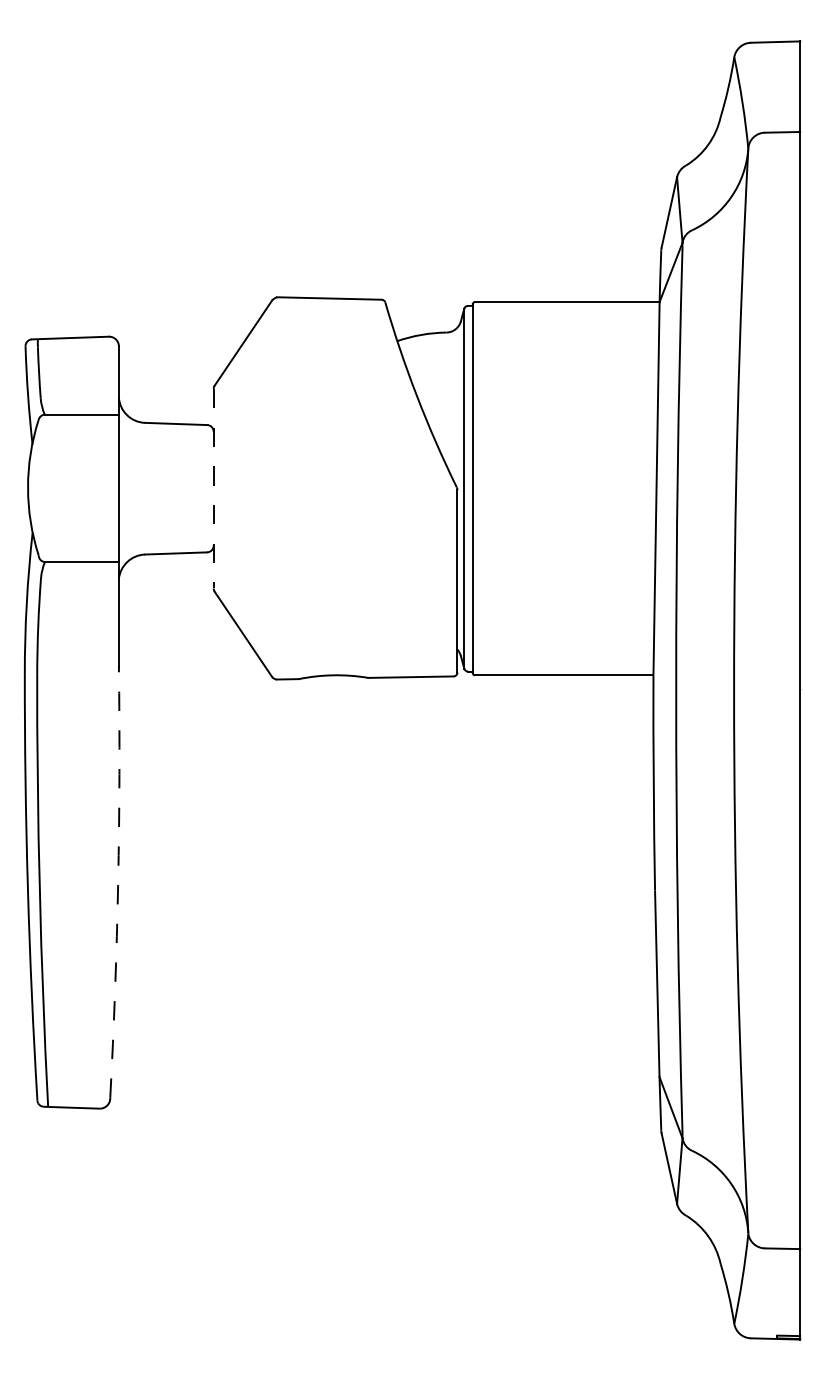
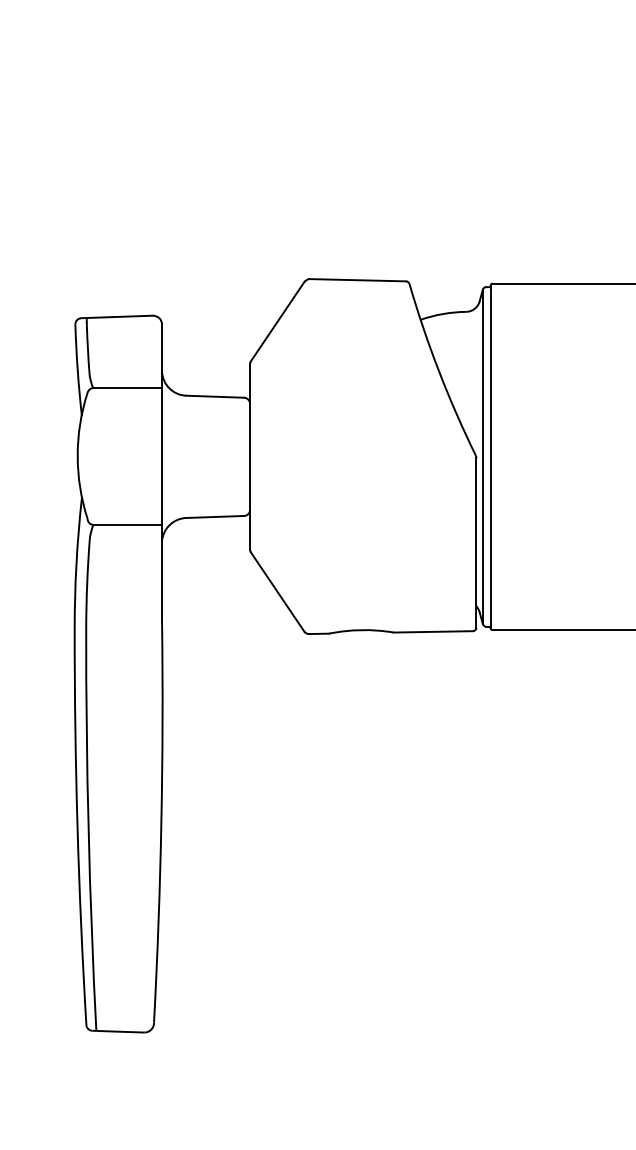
line: (213, 488) -> (249, 456), dashed -> solid
arc: (118, 882) -> (161, 822), dashed -> solid

